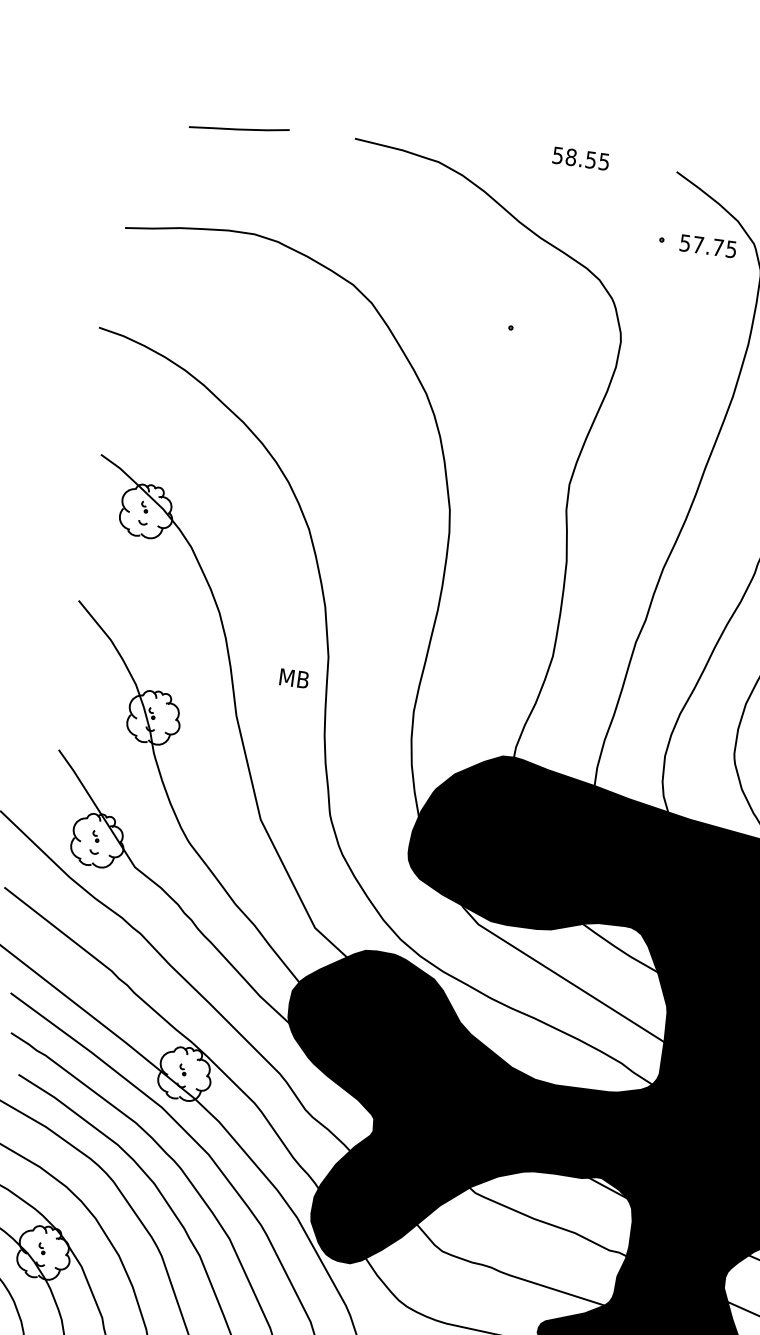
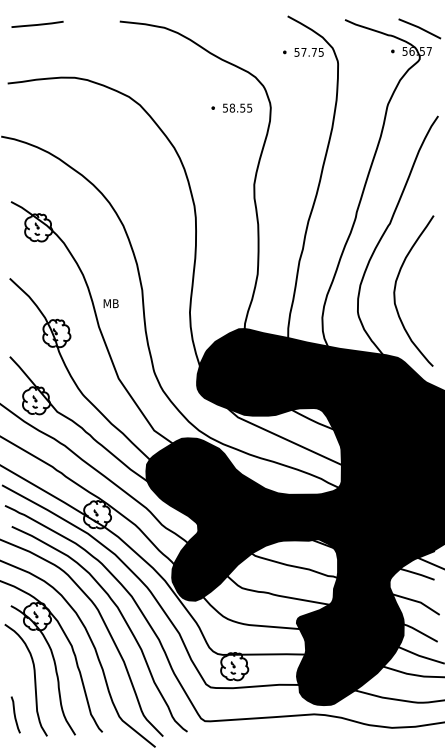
line: (239, 128) -> (37, 24), moved
text: (581, 157) -> (237, 107), moved
text: (293, 678) -> (110, 303), moved

